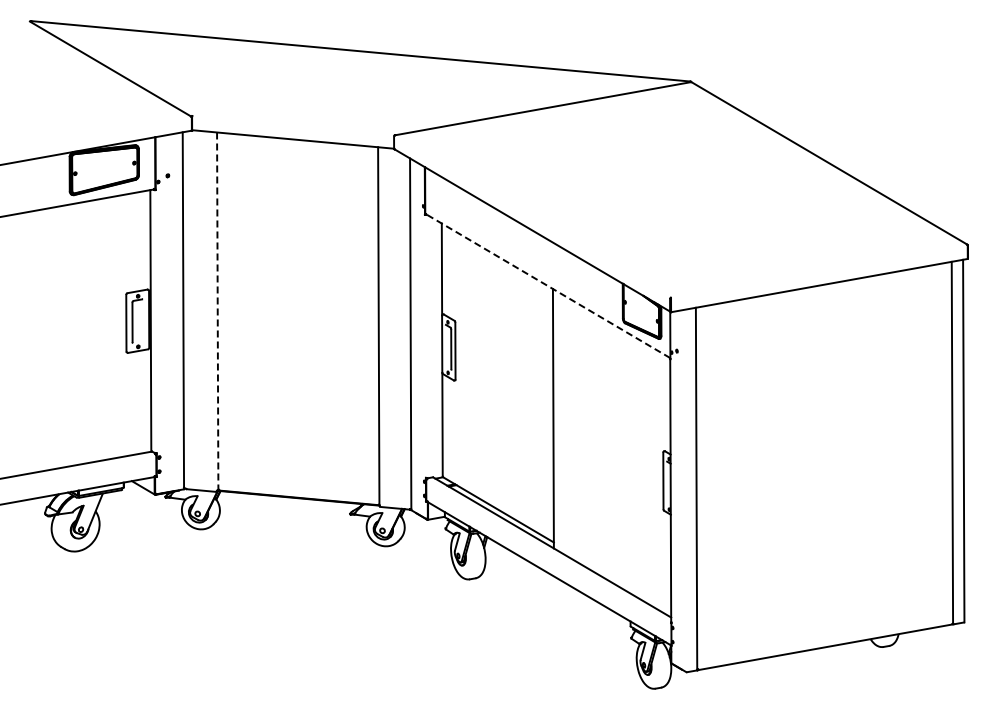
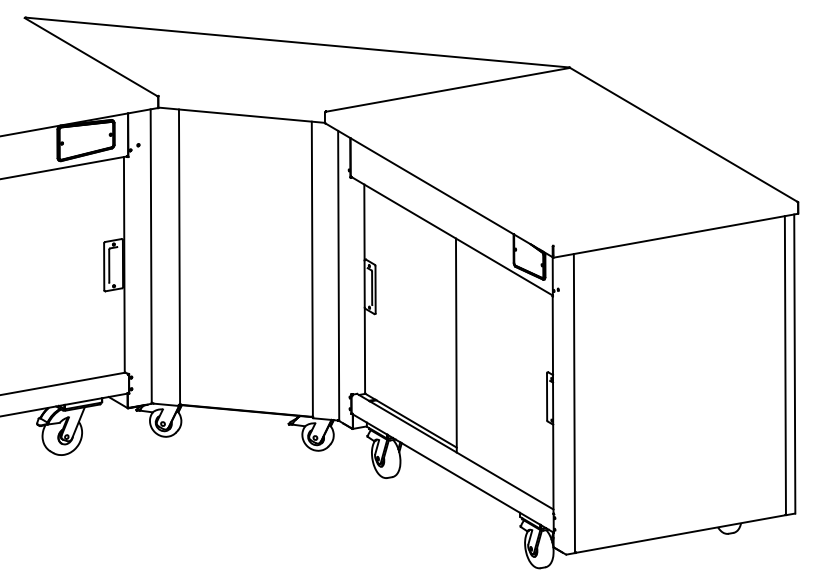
line: (548, 286) -> (452, 236), dashed -> solid
line: (217, 311) -> (179, 257), dashed -> solid

